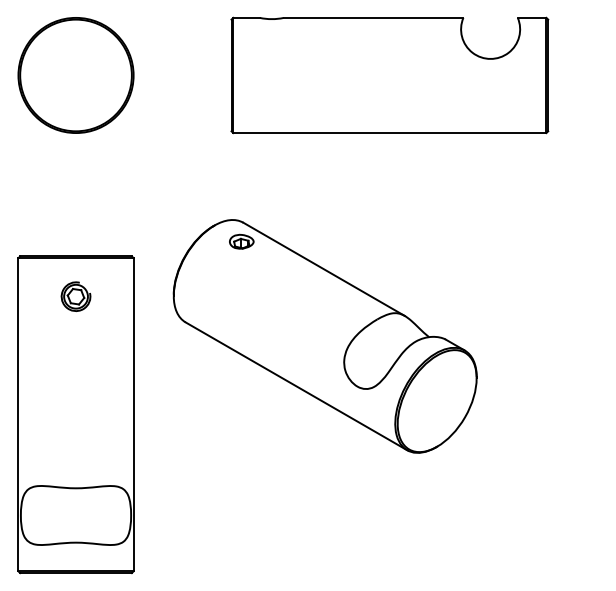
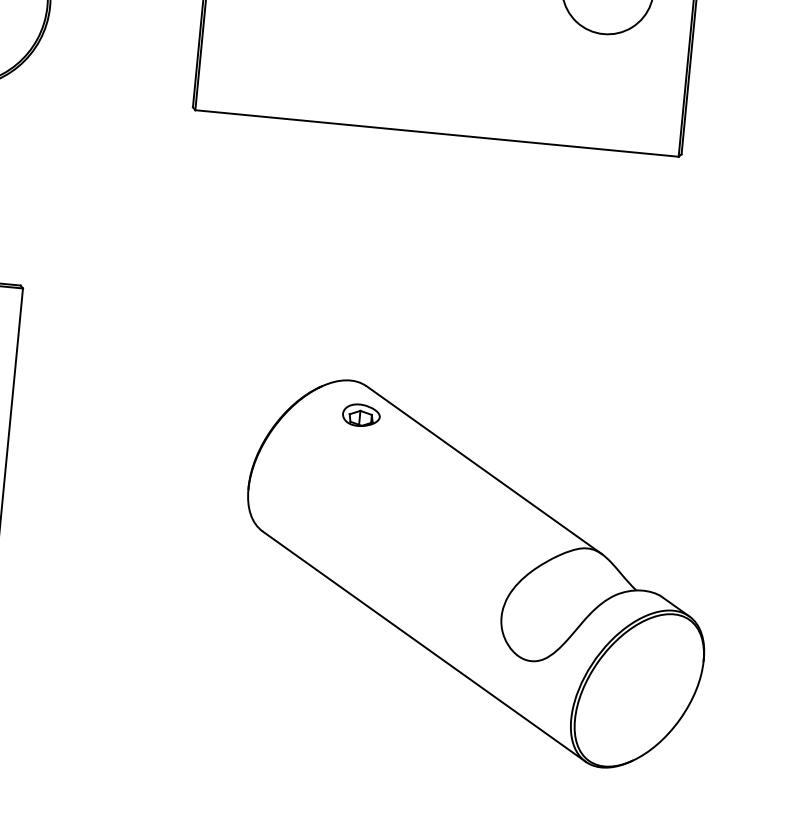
part: (324, 336) -> (475, 573), moved

